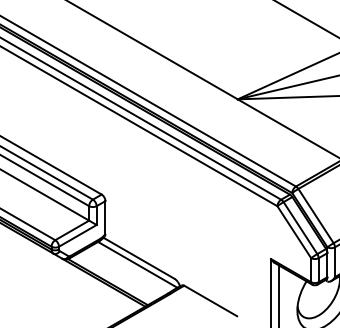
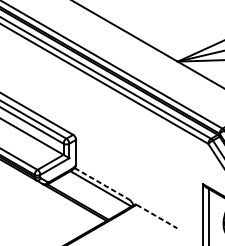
line: (139, 258) -> (102, 183), solid -> dashed
line: (211, 301) -> (157, 216), solid -> dashed

